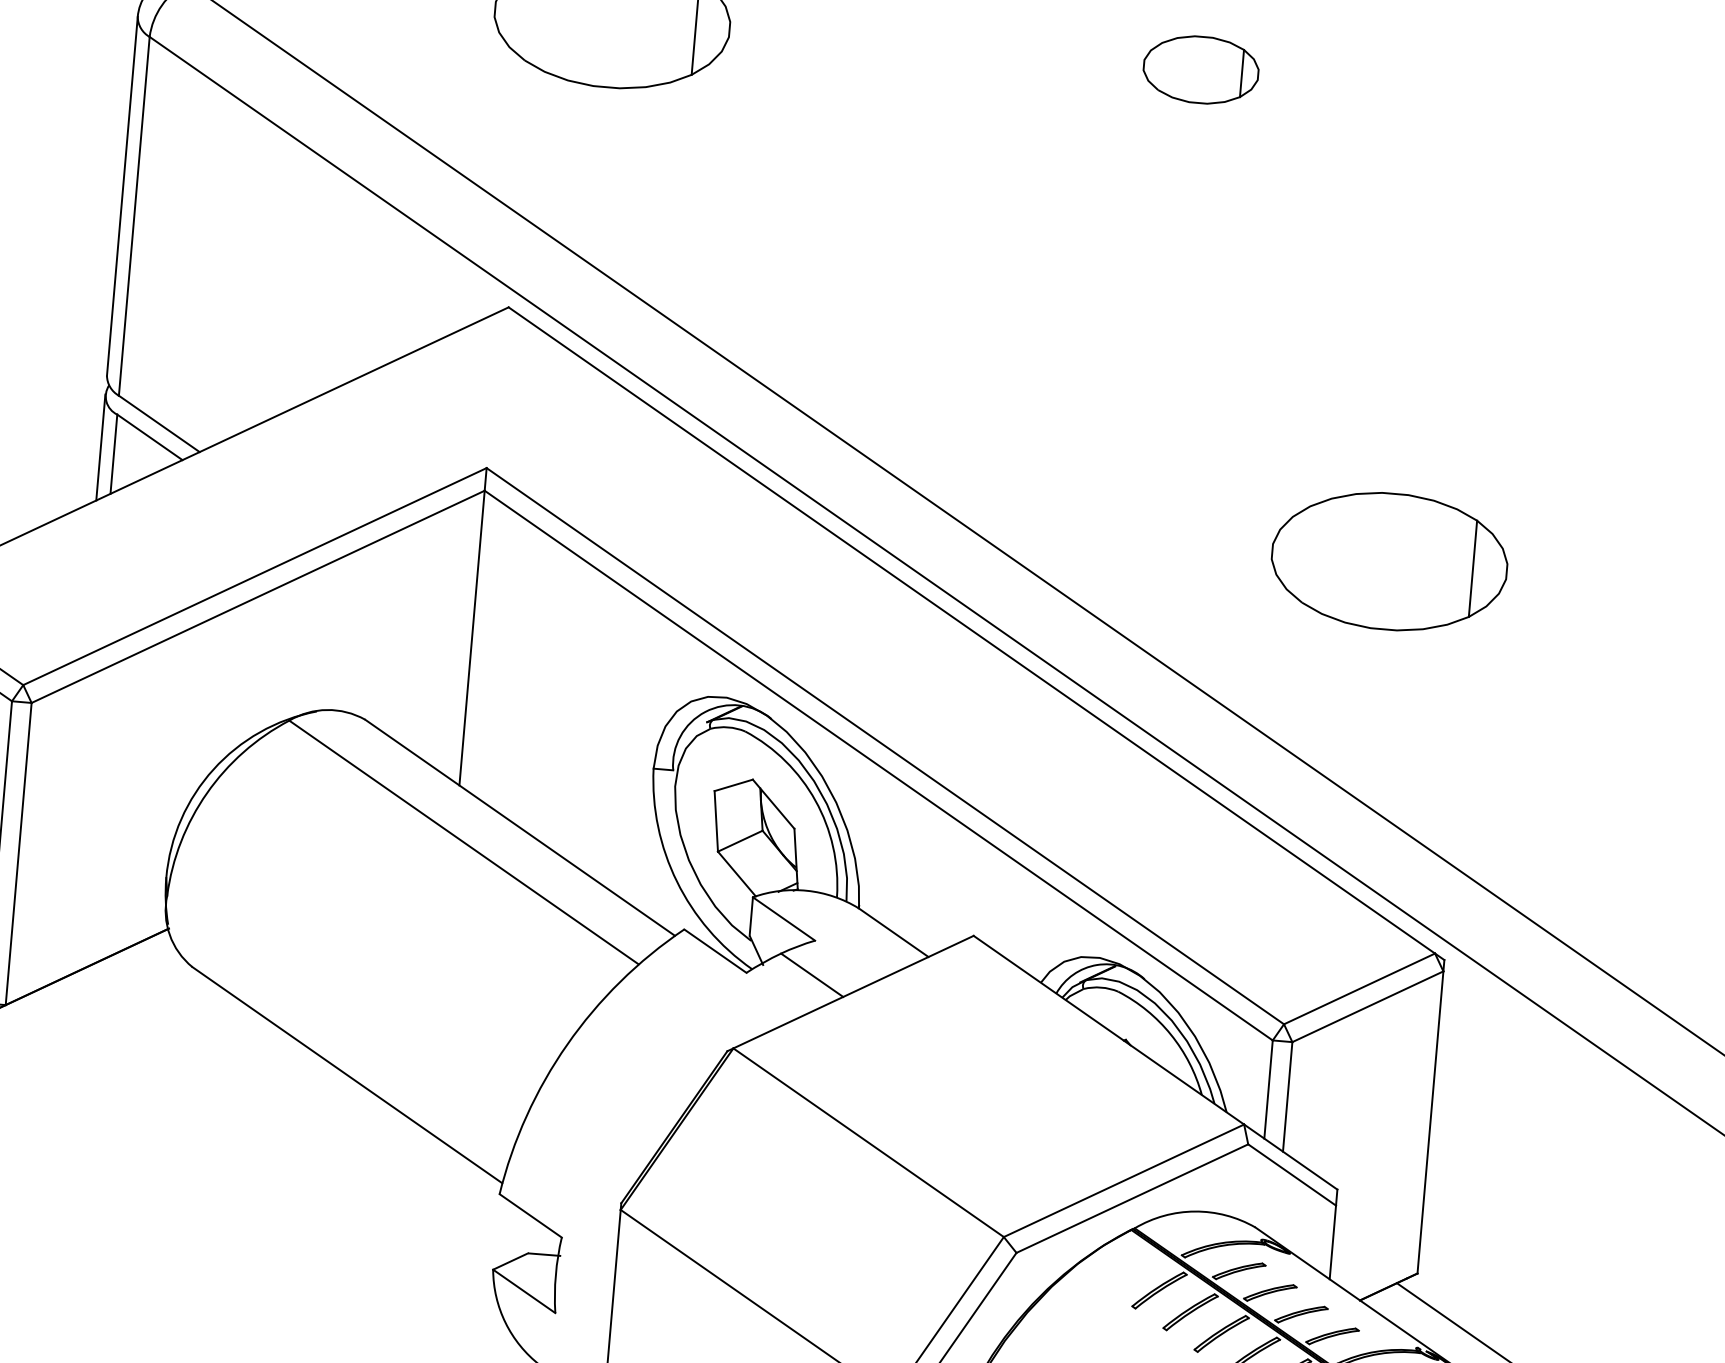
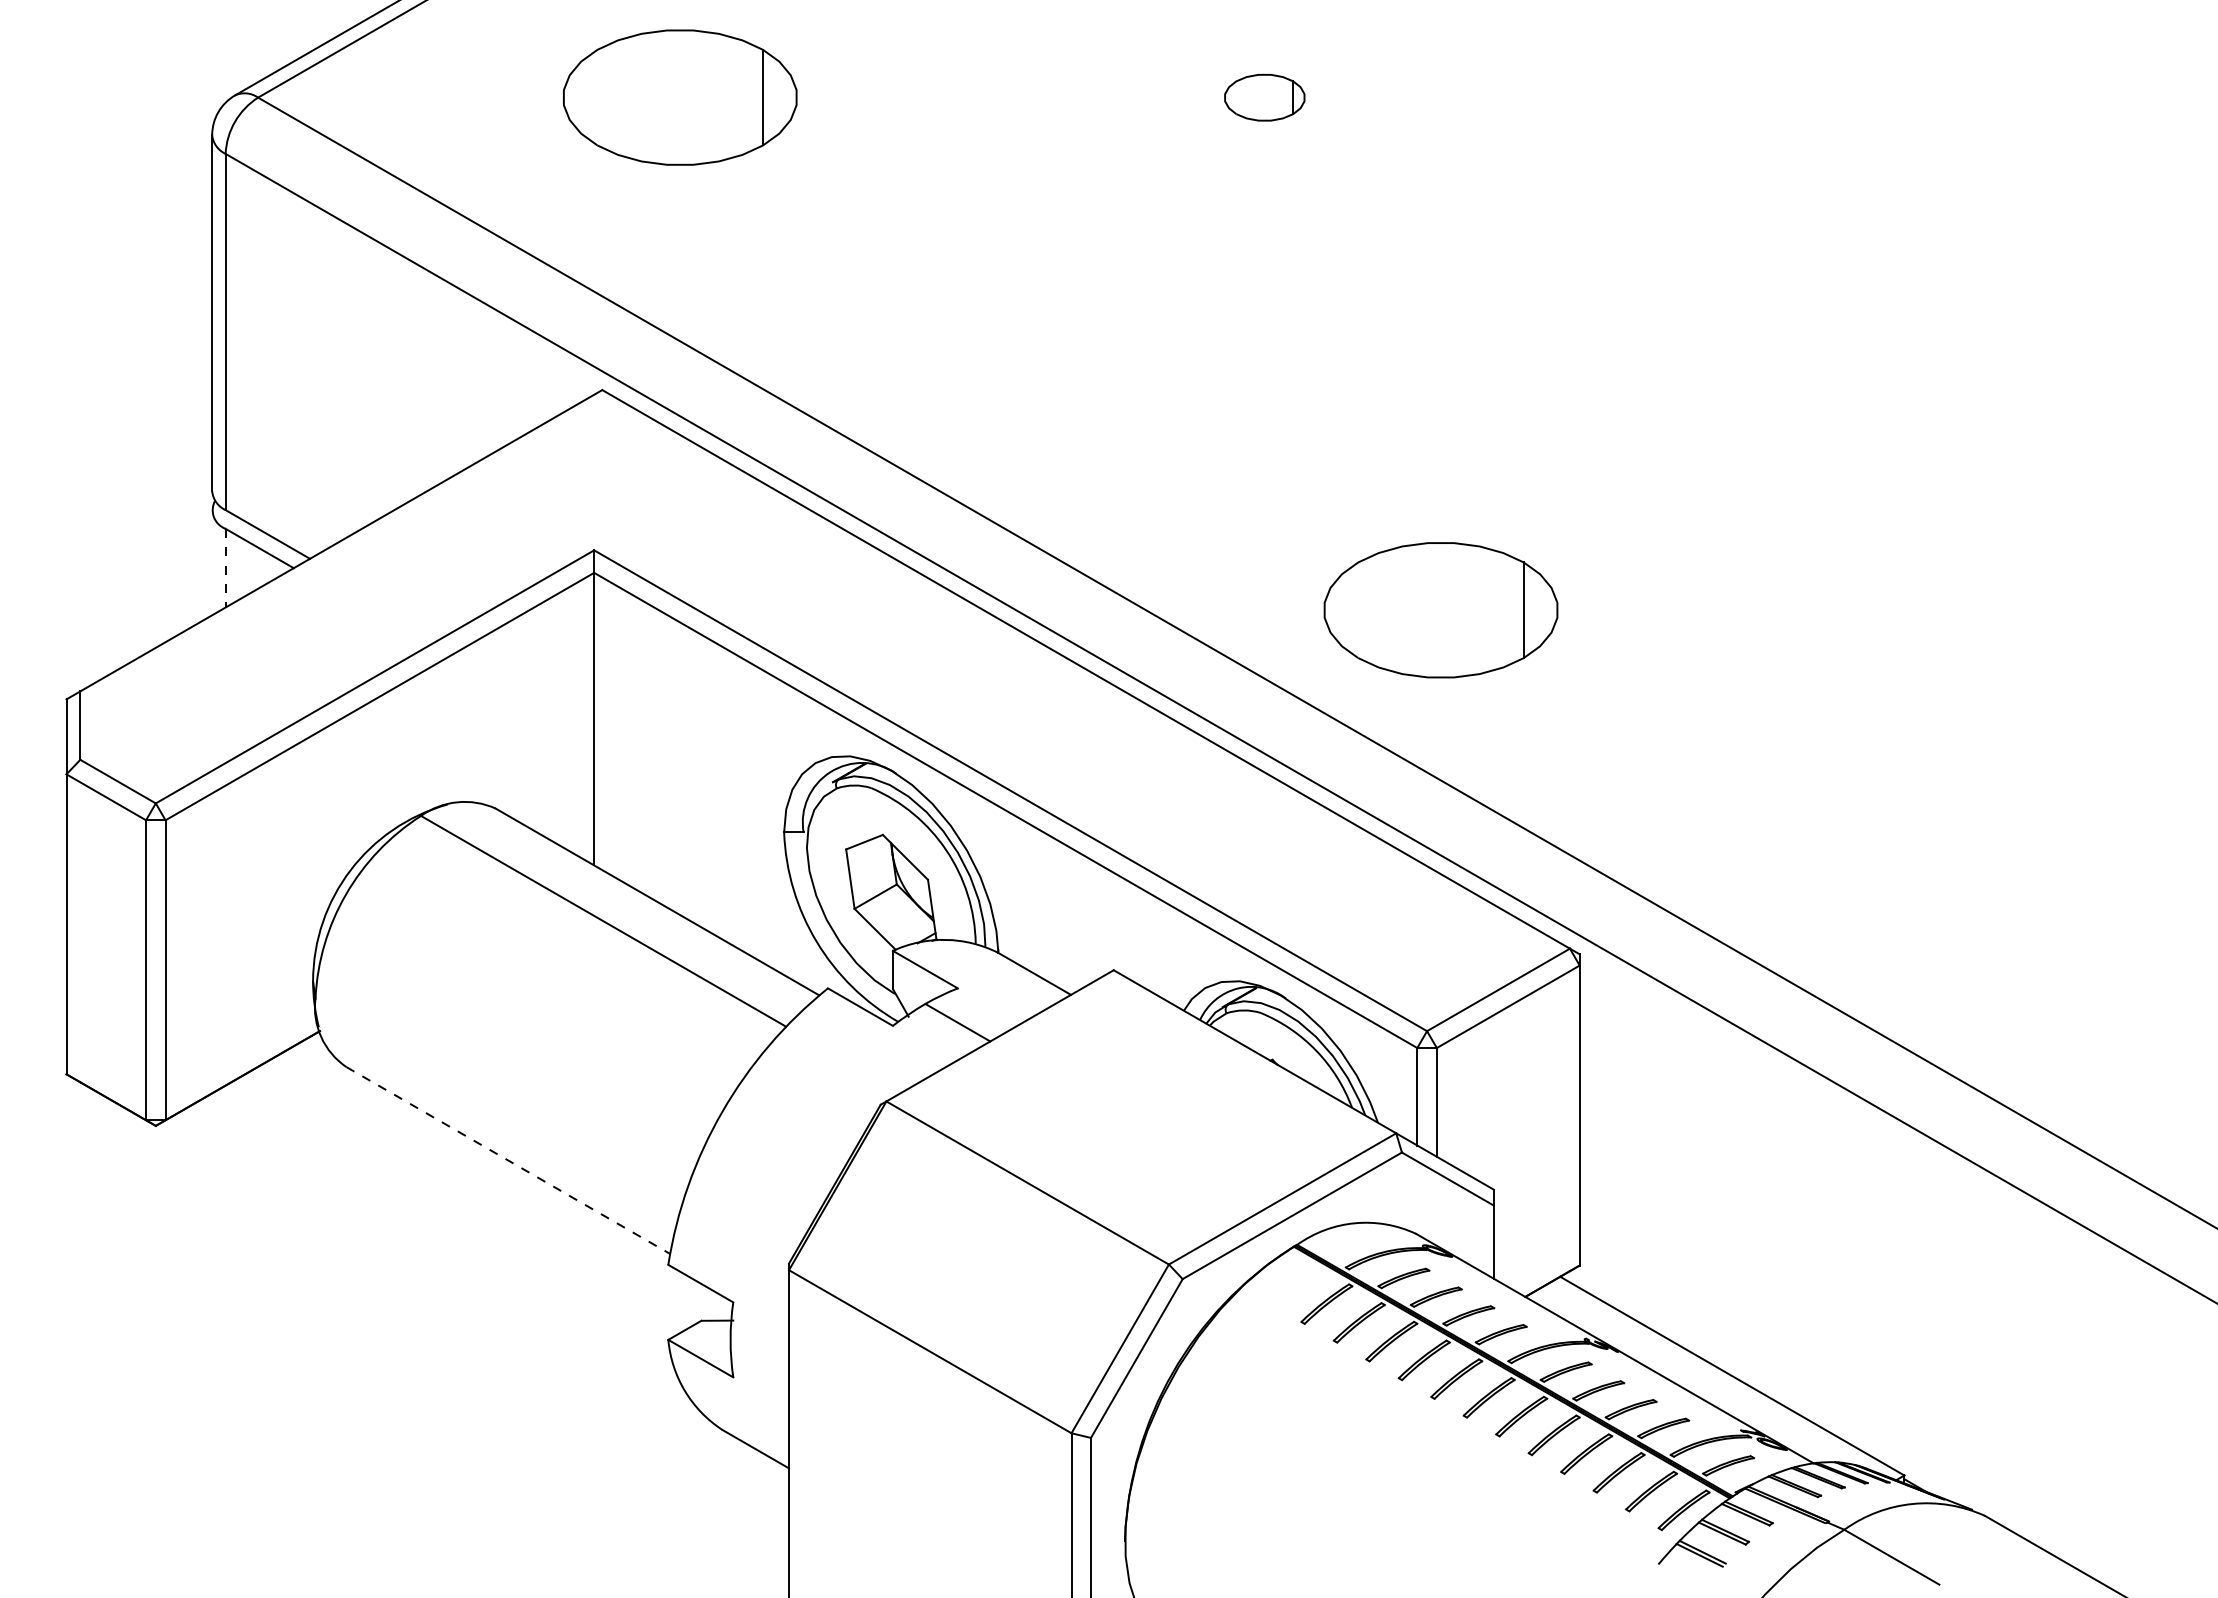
part: (1200, 69) -> (1264, 97), size x0.7
line: (101, 447) -> (212, 562), removed
line: (113, 454) -> (225, 568), solid -> dashed
part: (1389, 561) -> (1440, 610), moved
line: (347, 1075) -> (508, 1160), solid -> dashed

